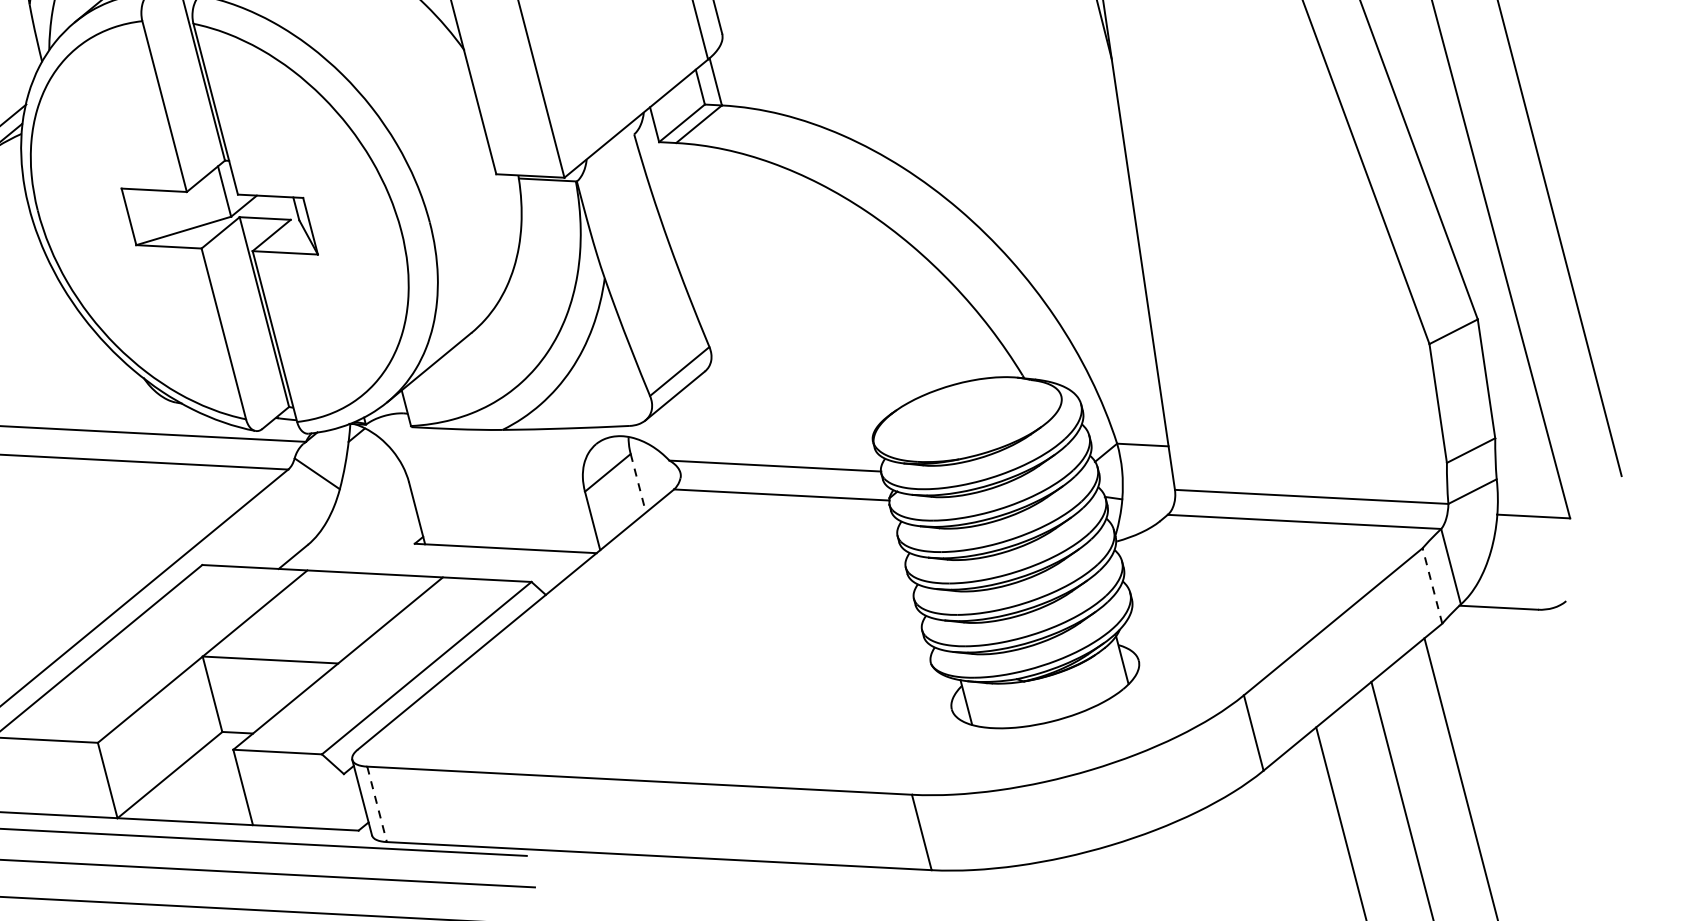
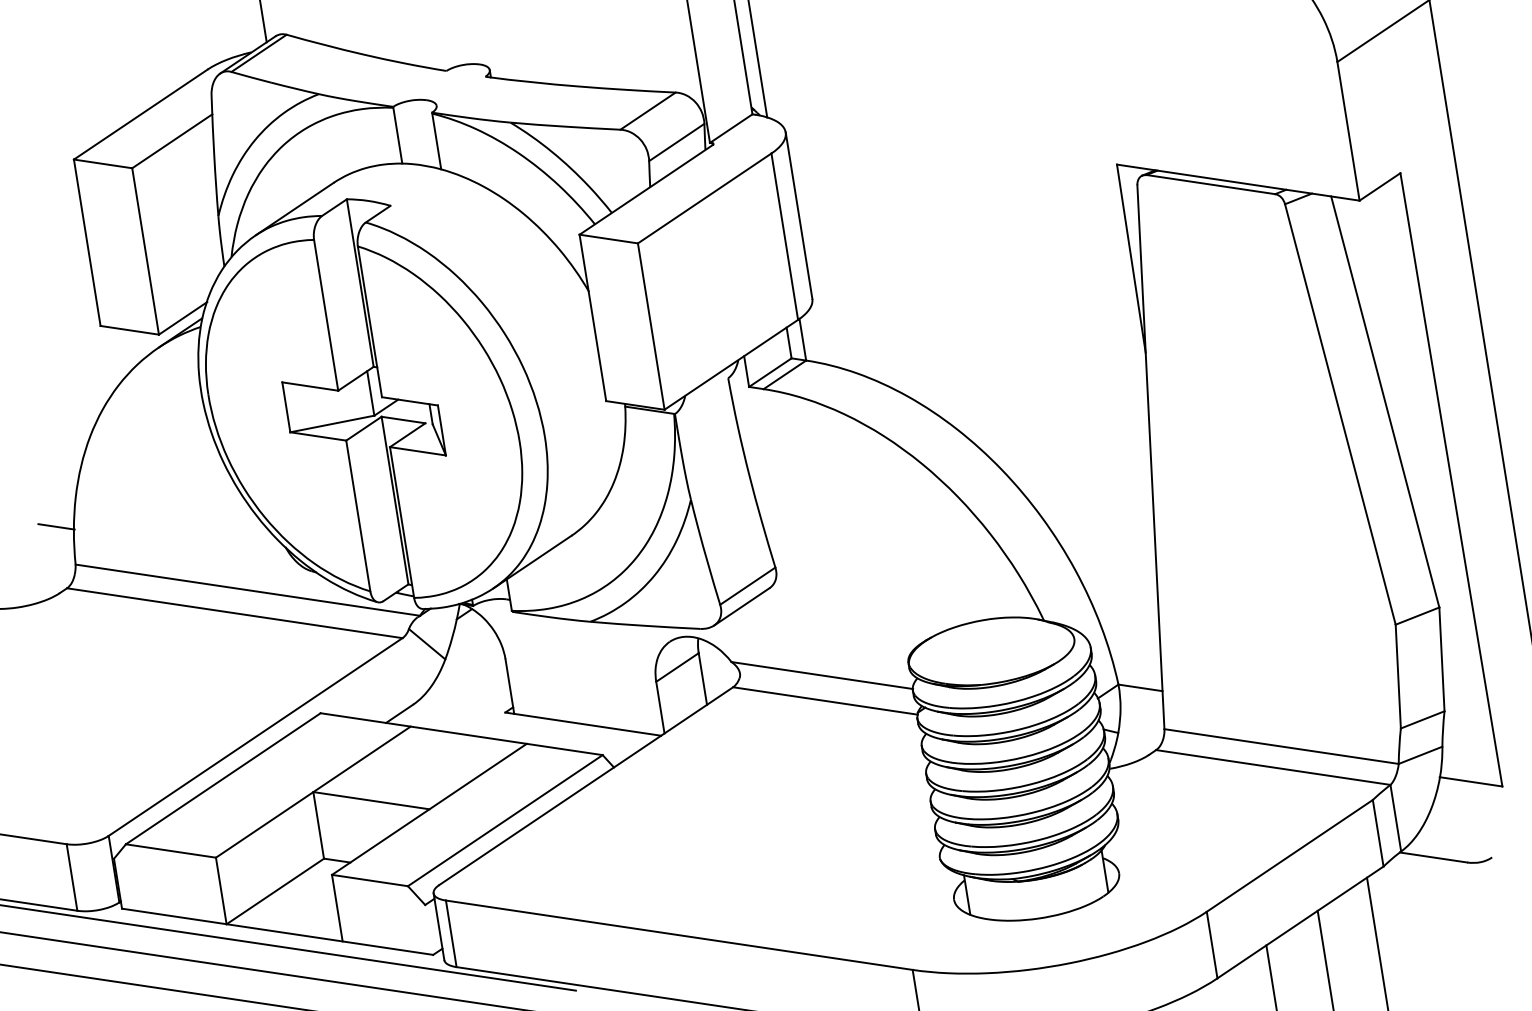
line: (637, 483) -> (702, 679), dashed -> solid
line: (1432, 586) -> (1378, 833), dashed -> solid
line: (377, 803) -> (451, 933), dashed -> solid

